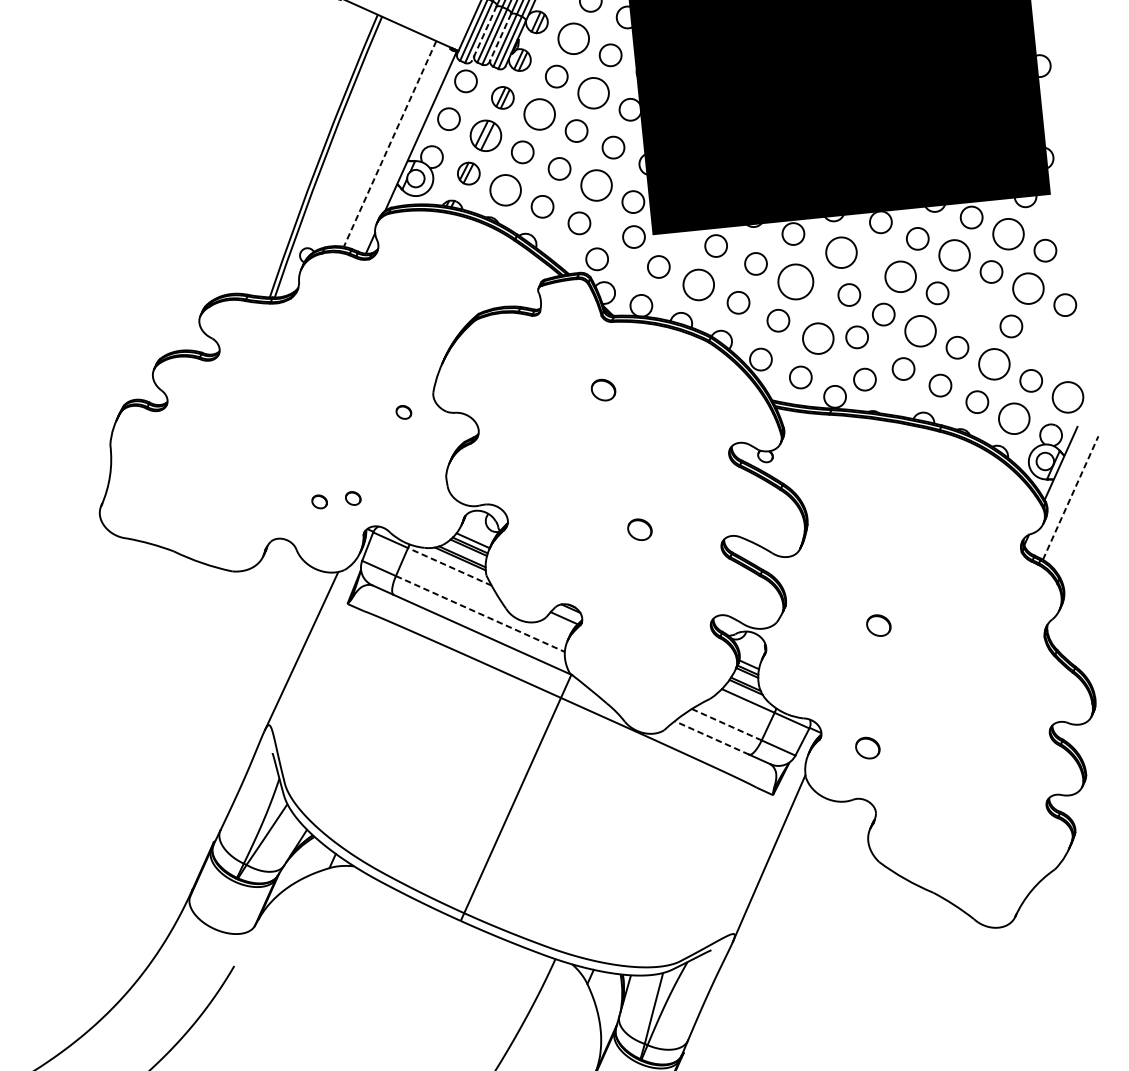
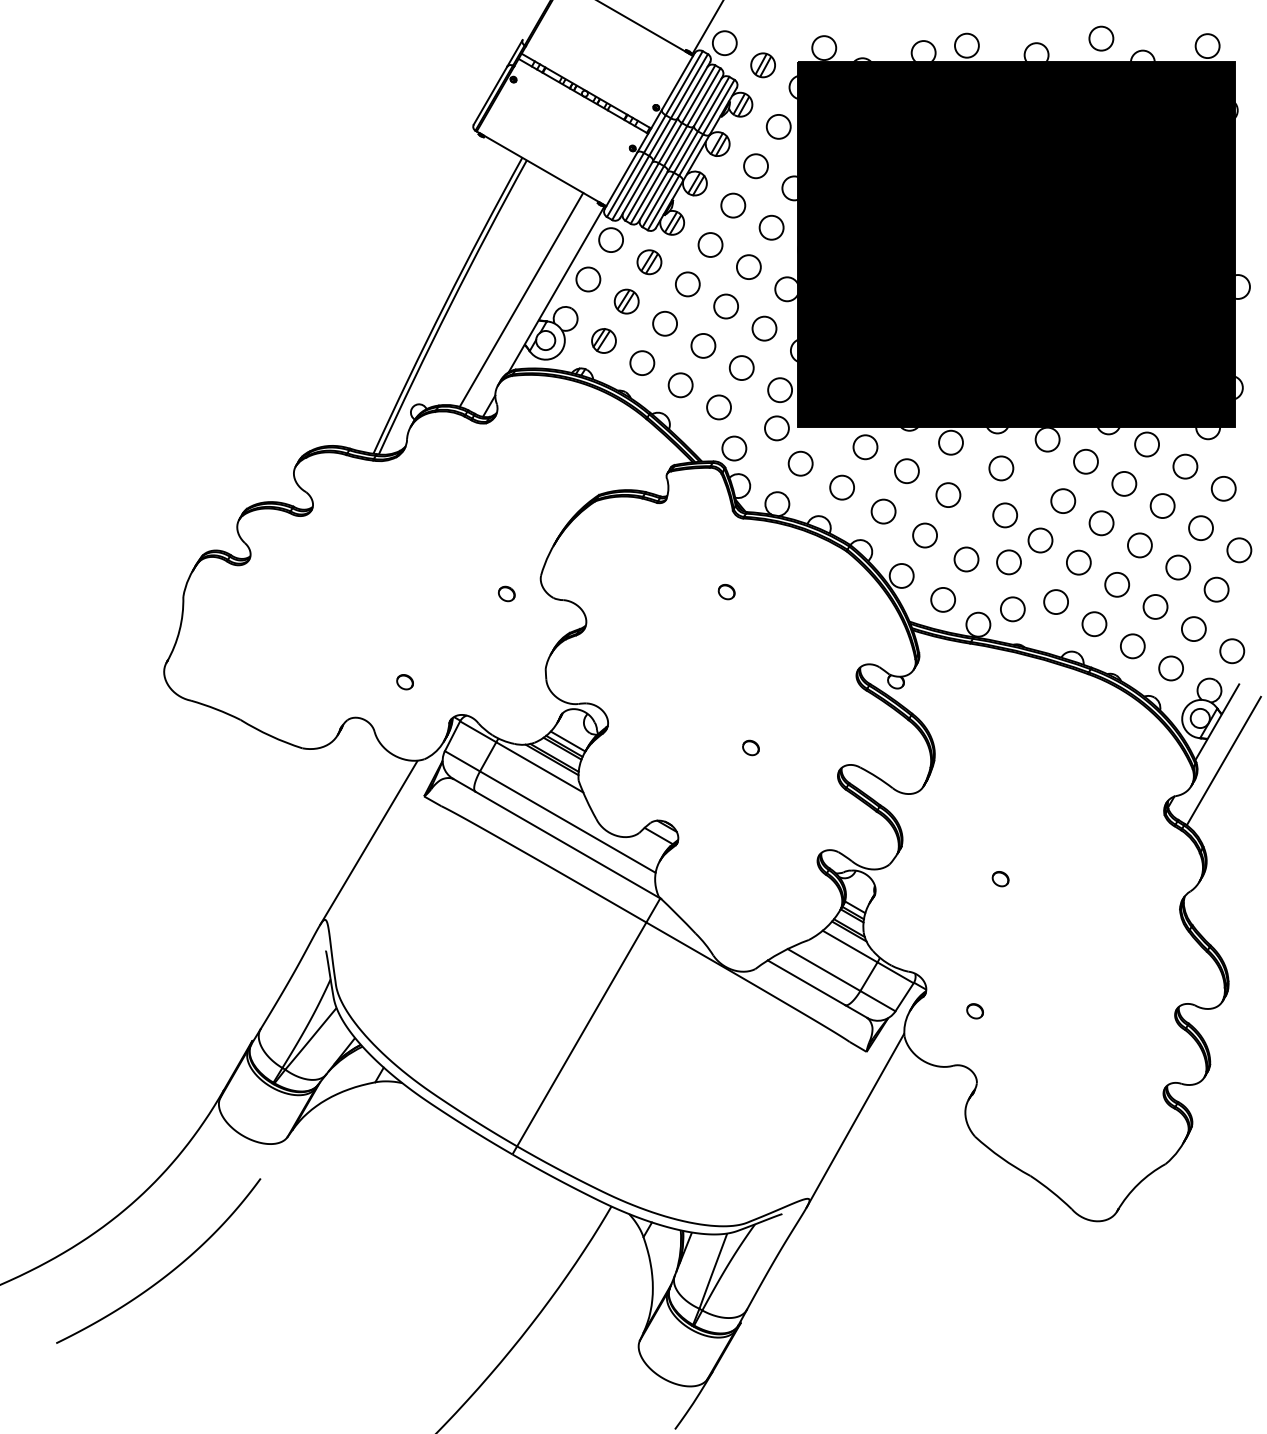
line: (484, 33) -> (636, 189), dashed -> solid
line: (500, 37) -> (653, 196), dashed -> solid
circle: (573, 38) -> (733, 205), size x0.71
circle: (593, 92) -> (748, 266), size x0.71
circle: (539, 114) -> (687, 284), size x0.71
part: (485, 135) -> (626, 301), size x0.71
line: (390, 143) -> (521, 299), dashed -> solid
circle: (596, 185) -> (741, 367), size x0.71
circle: (505, 189) -> (642, 362), size x0.71
circle: (1008, 233) -> (1185, 466), size x0.71
circle: (841, 252) -> (1001, 468), size x0.71
circle: (954, 255) -> (1124, 483), size x0.71
circle: (900, 276) -> (1063, 500), size x0.71
circle: (795, 281) -> (948, 494), size x0.62
circle: (698, 284) -> (841, 487), size x0.71
circle: (1027, 288) -> (1200, 527), size x0.71
circle: (974, 309) -> (1139, 545), added
circle: (920, 331) -> (1078, 562), size x0.71
circle: (818, 338) -> (966, 559), size x0.71
circle: (1048, 342) -> (1216, 589), added
circle: (994, 363) -> (1155, 606), size x0.71
part: (603, 390) -> (726, 592), size x0.62
circle: (1068, 397) -> (1232, 651), size x0.71
circle: (1013, 418) -> (1170, 668), size x0.71
line: (1071, 497) -> (1224, 760), dashed -> solid
part: (352, 498) -> (441, 682), removed
part: (639, 529) -> (750, 747), size x0.62
line: (449, 567) -> (539, 767), dashed -> solid
line: (481, 614) -> (568, 822), dashed -> solid
part: (878, 626) -> (1000, 879), size x0.62
line: (727, 725) -> (824, 970), dashed -> solid
line: (711, 737) -> (806, 982), dashed -> solid
part: (867, 748) -> (974, 1011), size x0.62

